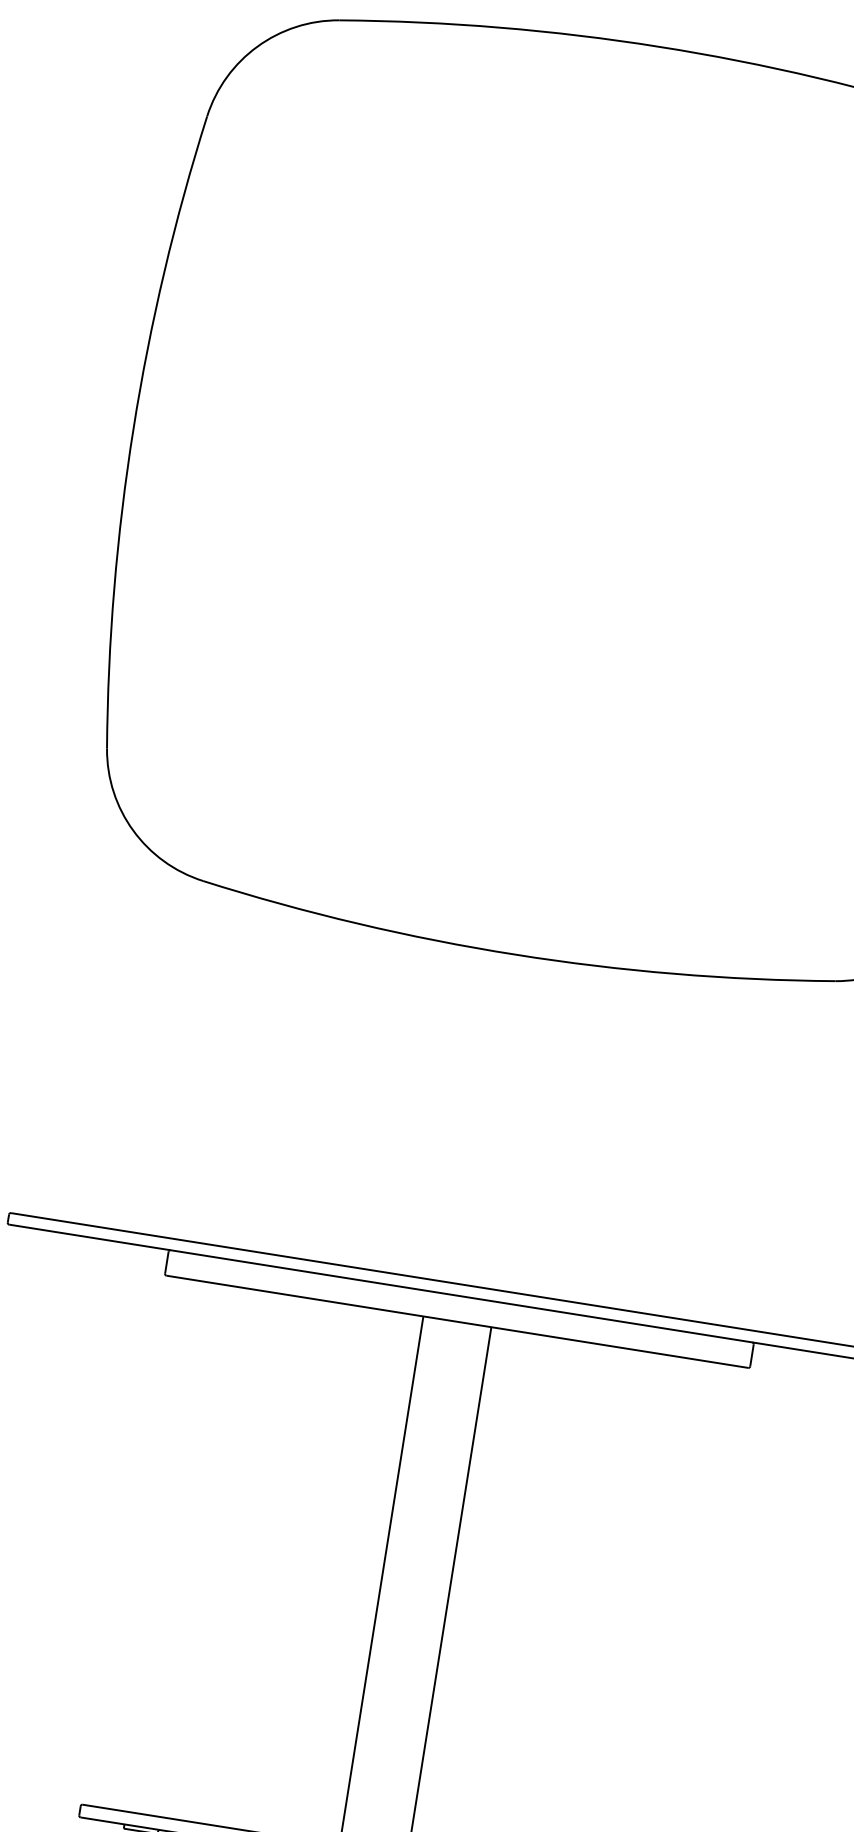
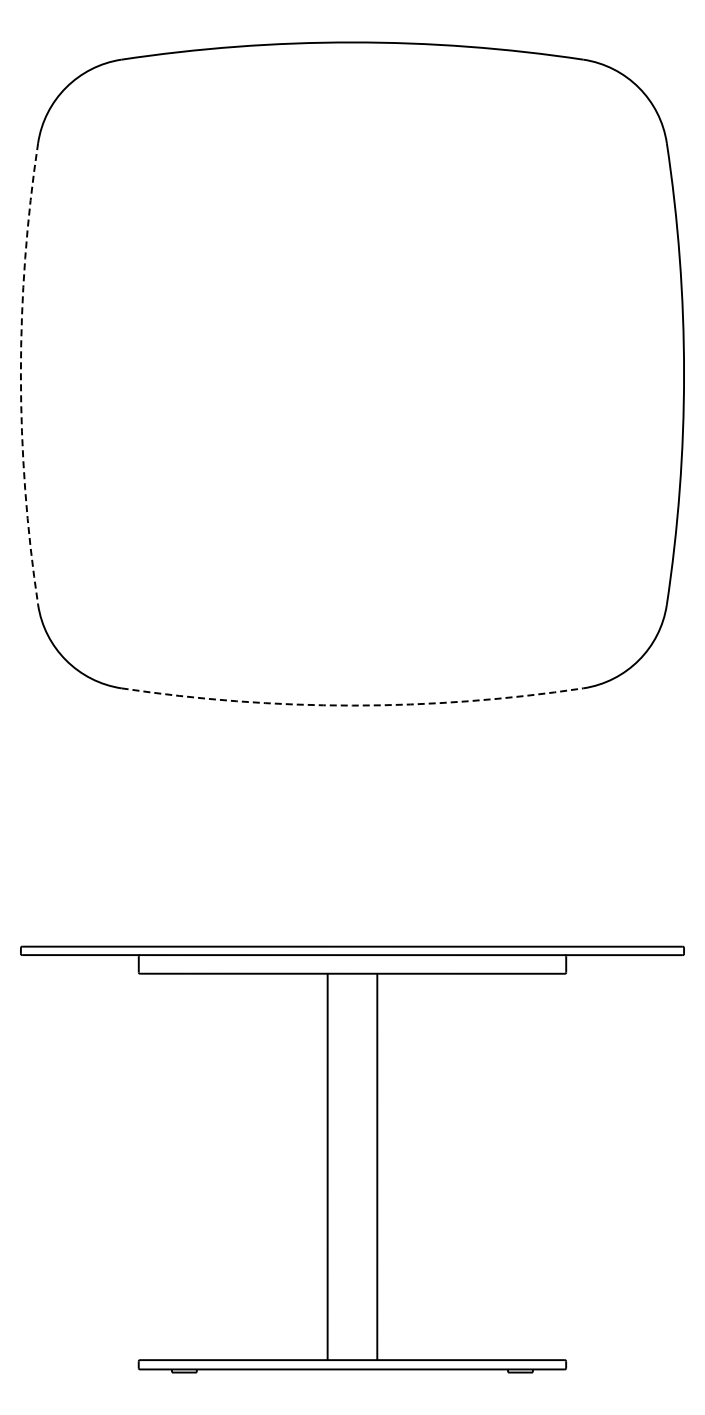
arc: (132, 429) -> (20, 374), solid -> dashed
arc: (515, 954) -> (352, 705), solid -> dashed

